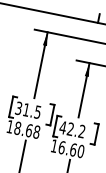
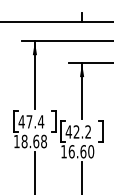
text: (28, 110) -> (31, 121), 31.5 -> 47.4

